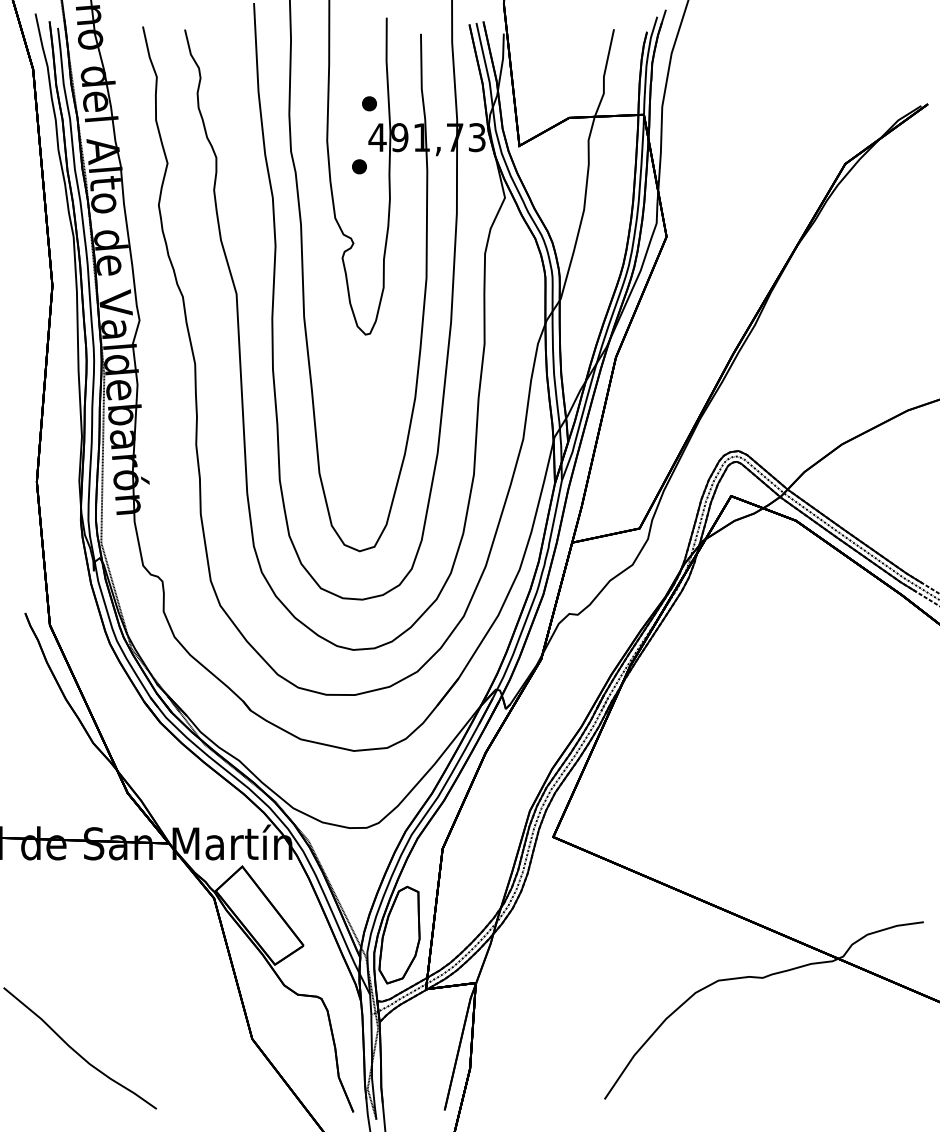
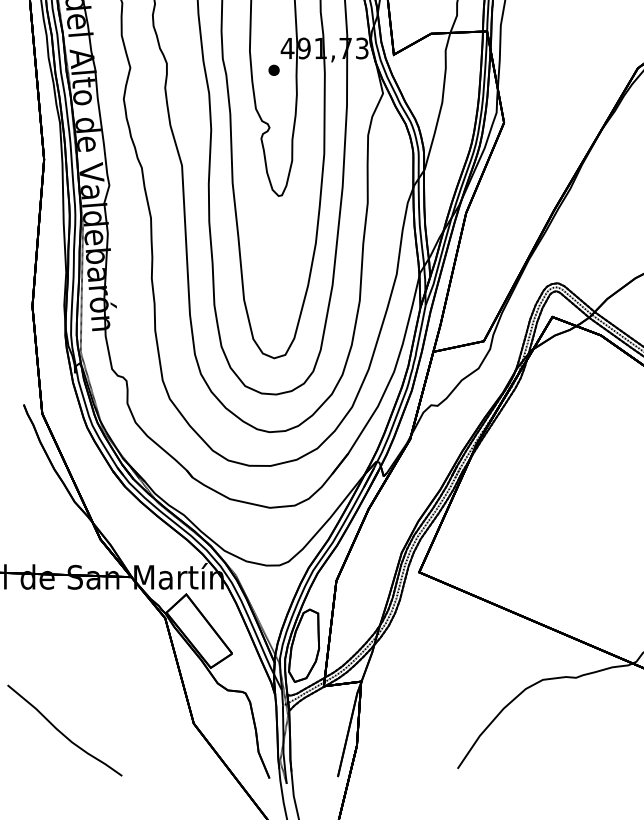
part: (369, 103) -> (281, 22), removed

